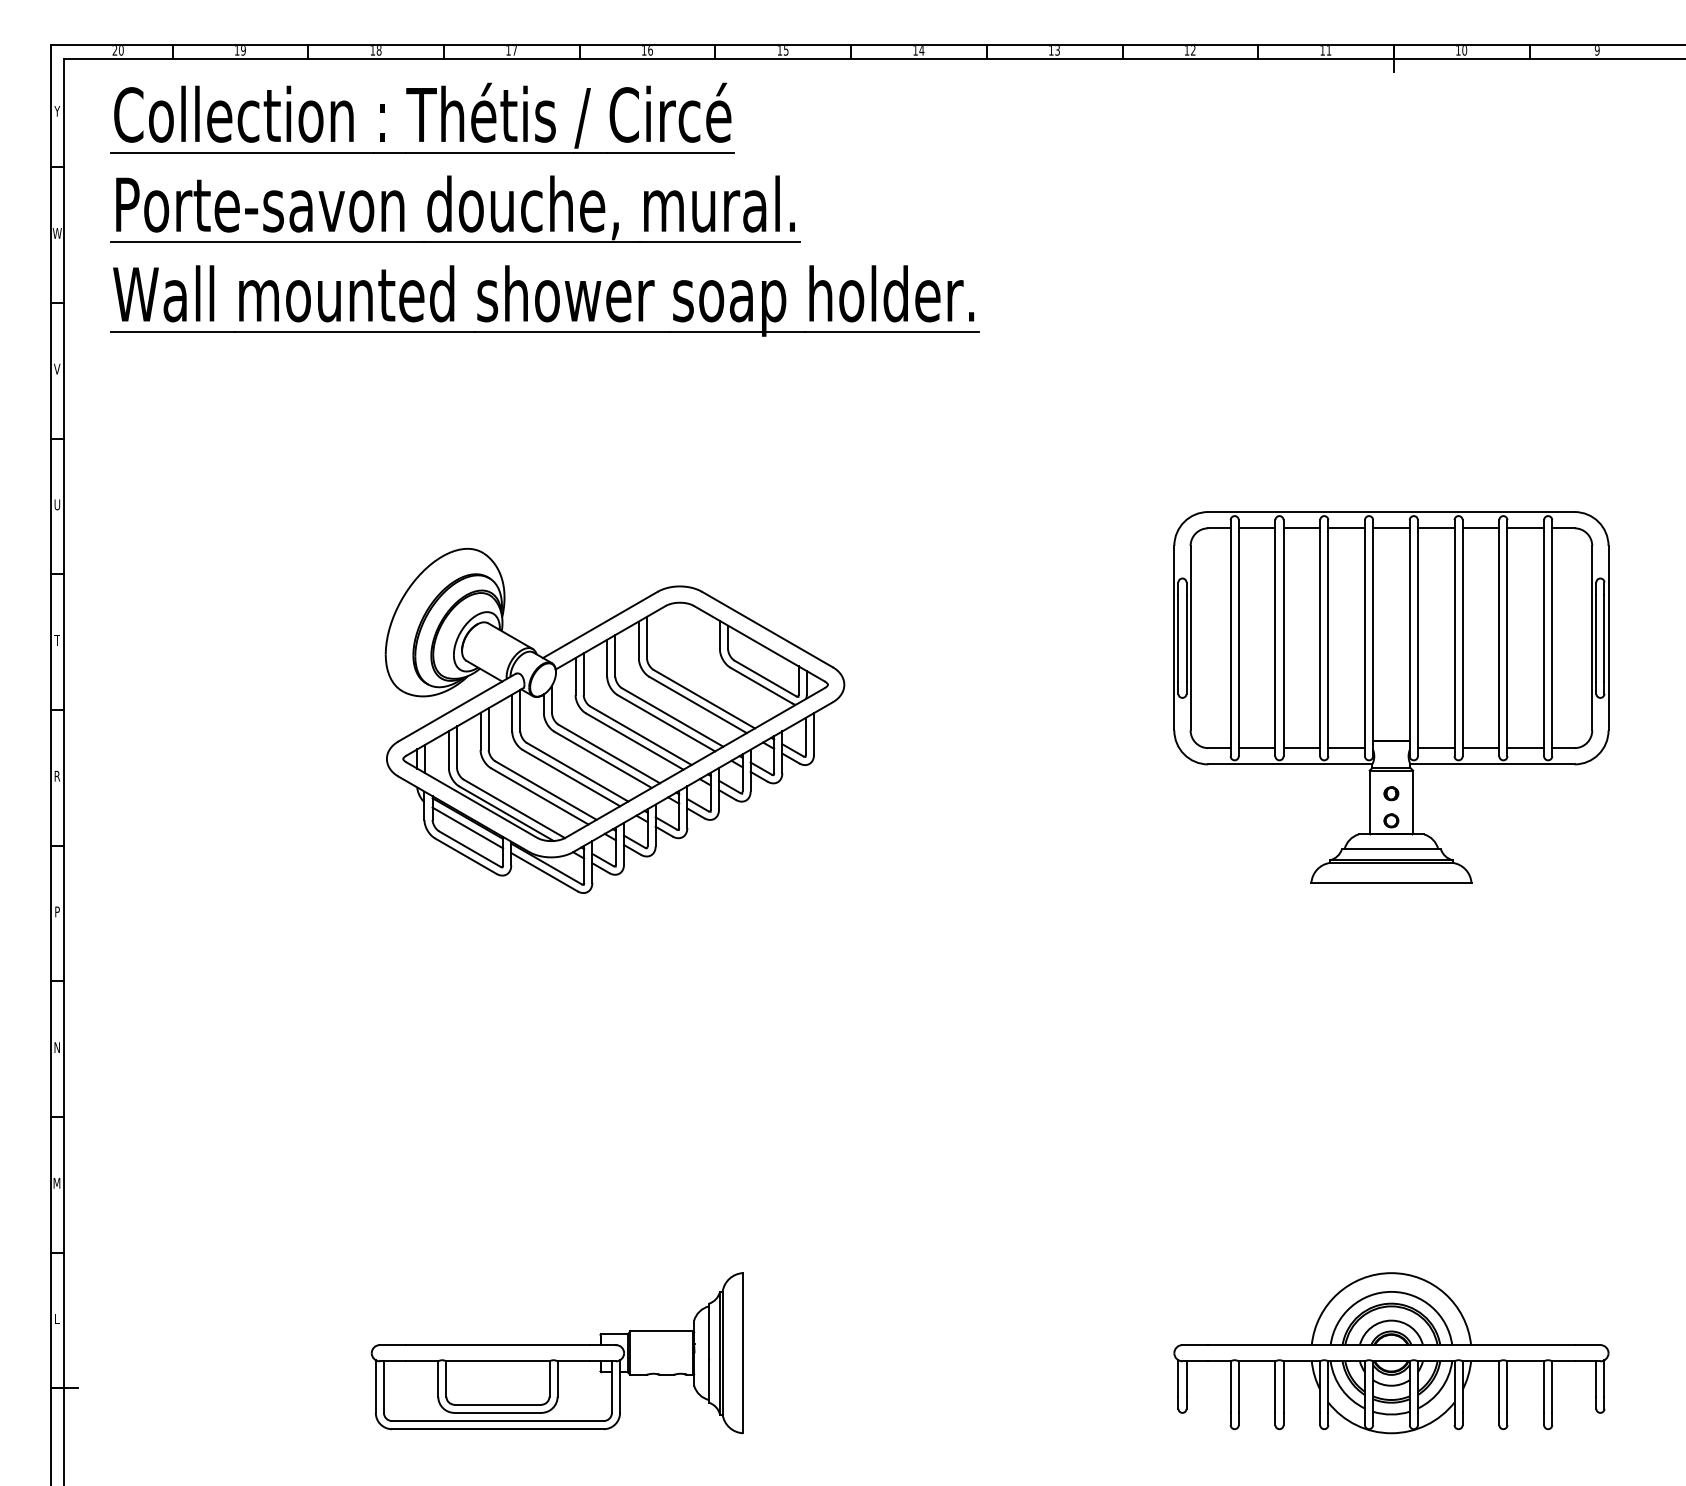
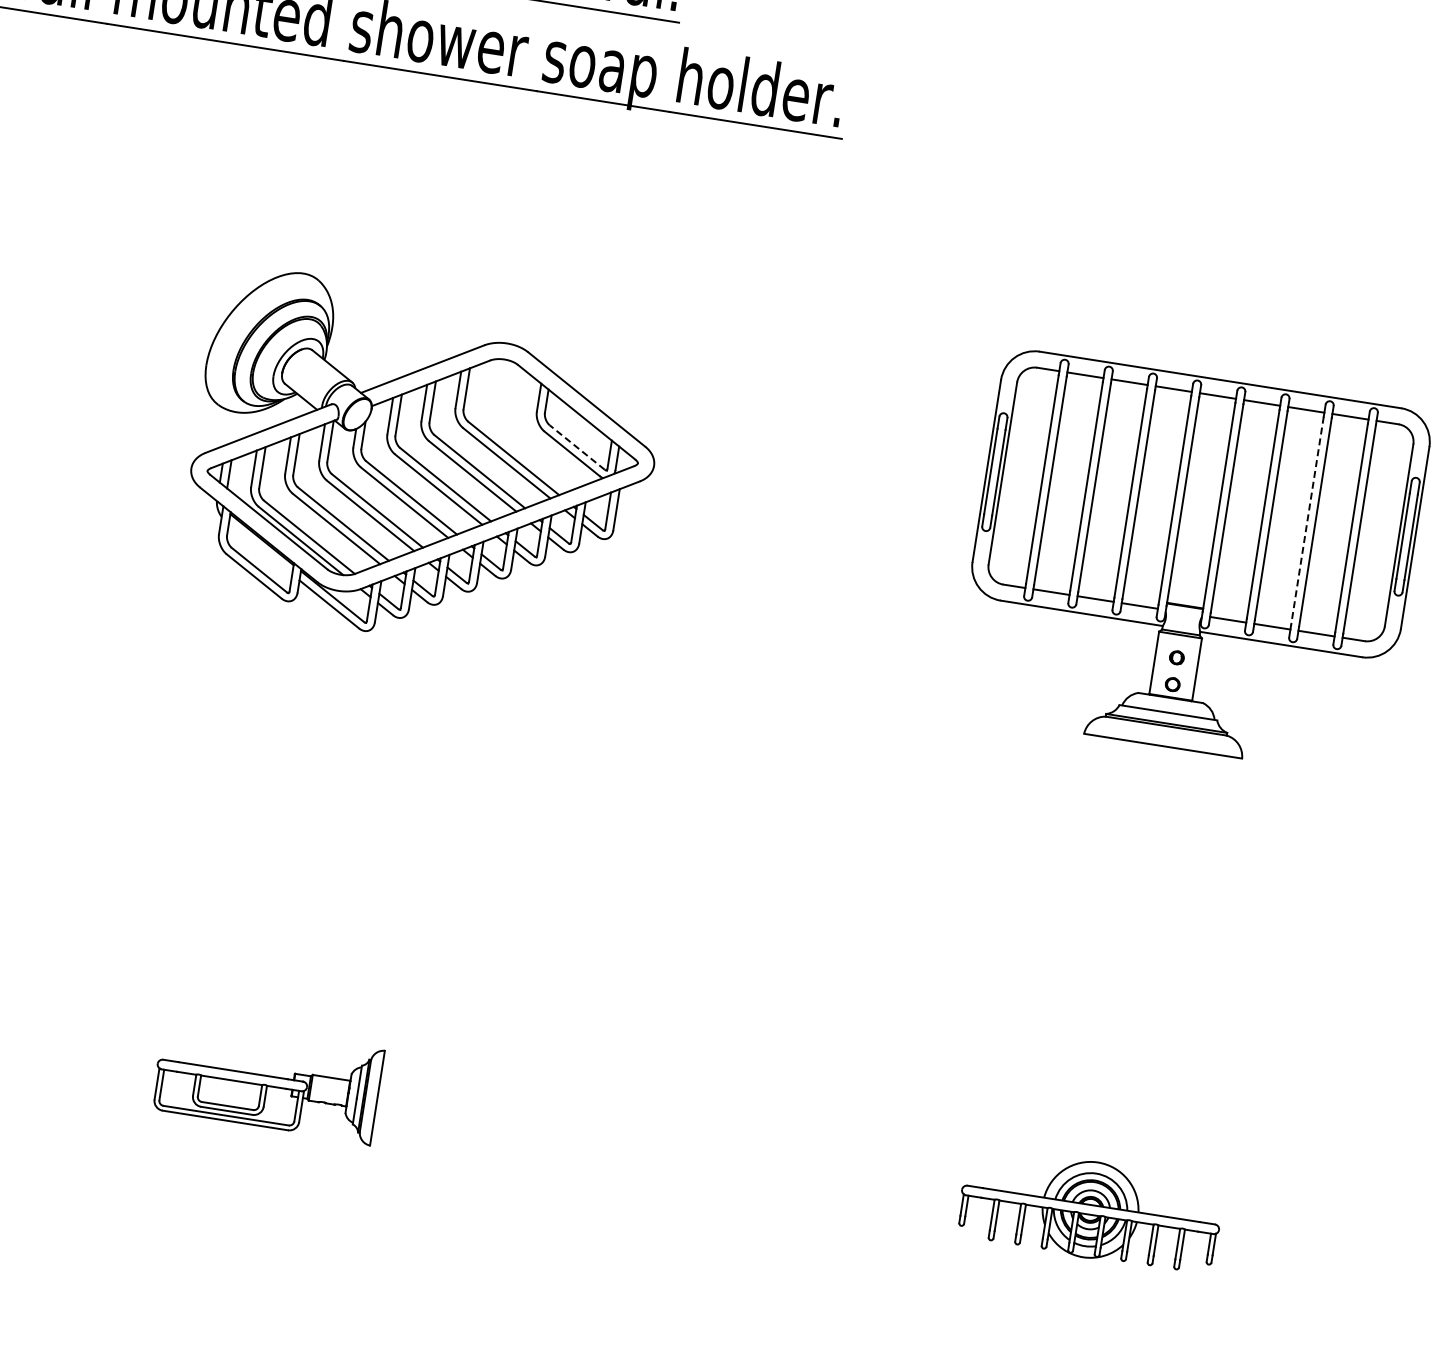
line: (1499, 638) -> (1307, 521), solid -> dashed
line: (764, 678) -> (576, 447), solid -> dashed
line: (467, 827) -> (260, 548), removed
part: (556, 1353) -> (266, 1081), size x0.6
part: (1391, 1353) -> (1090, 1210), size x0.6

